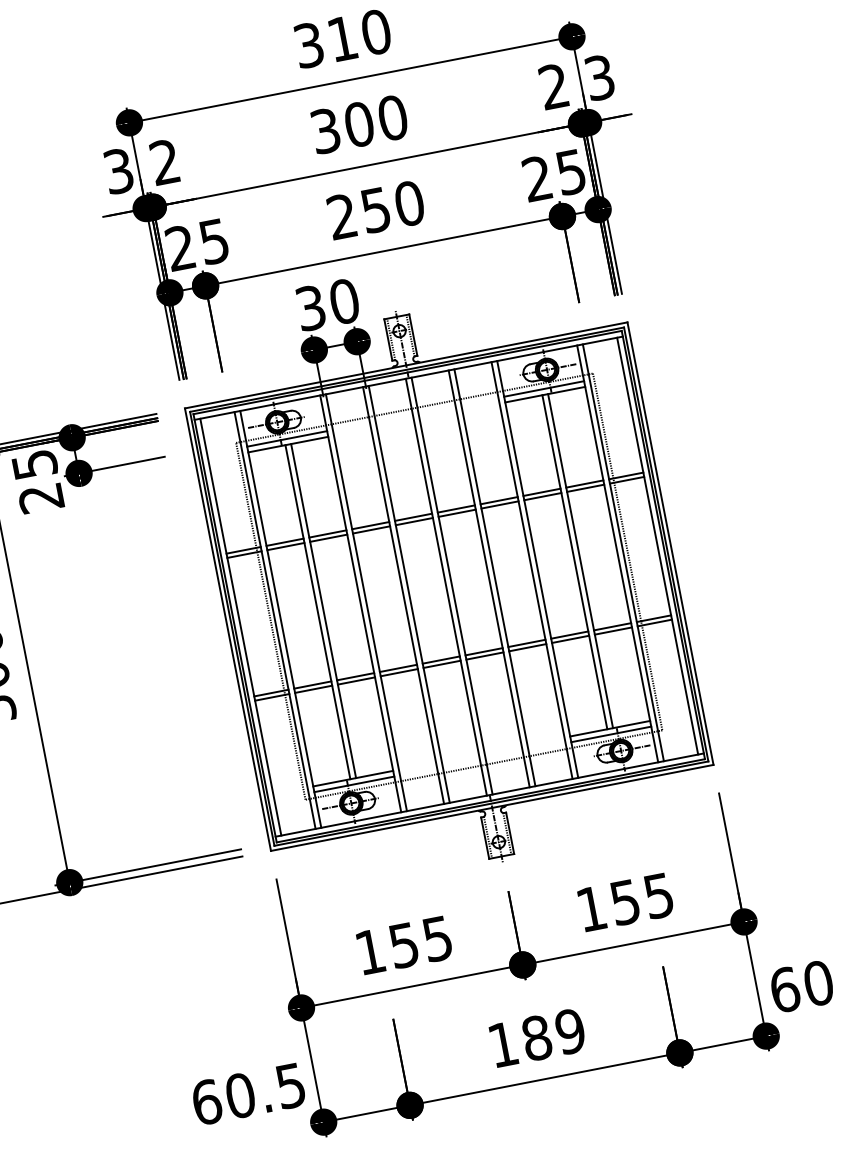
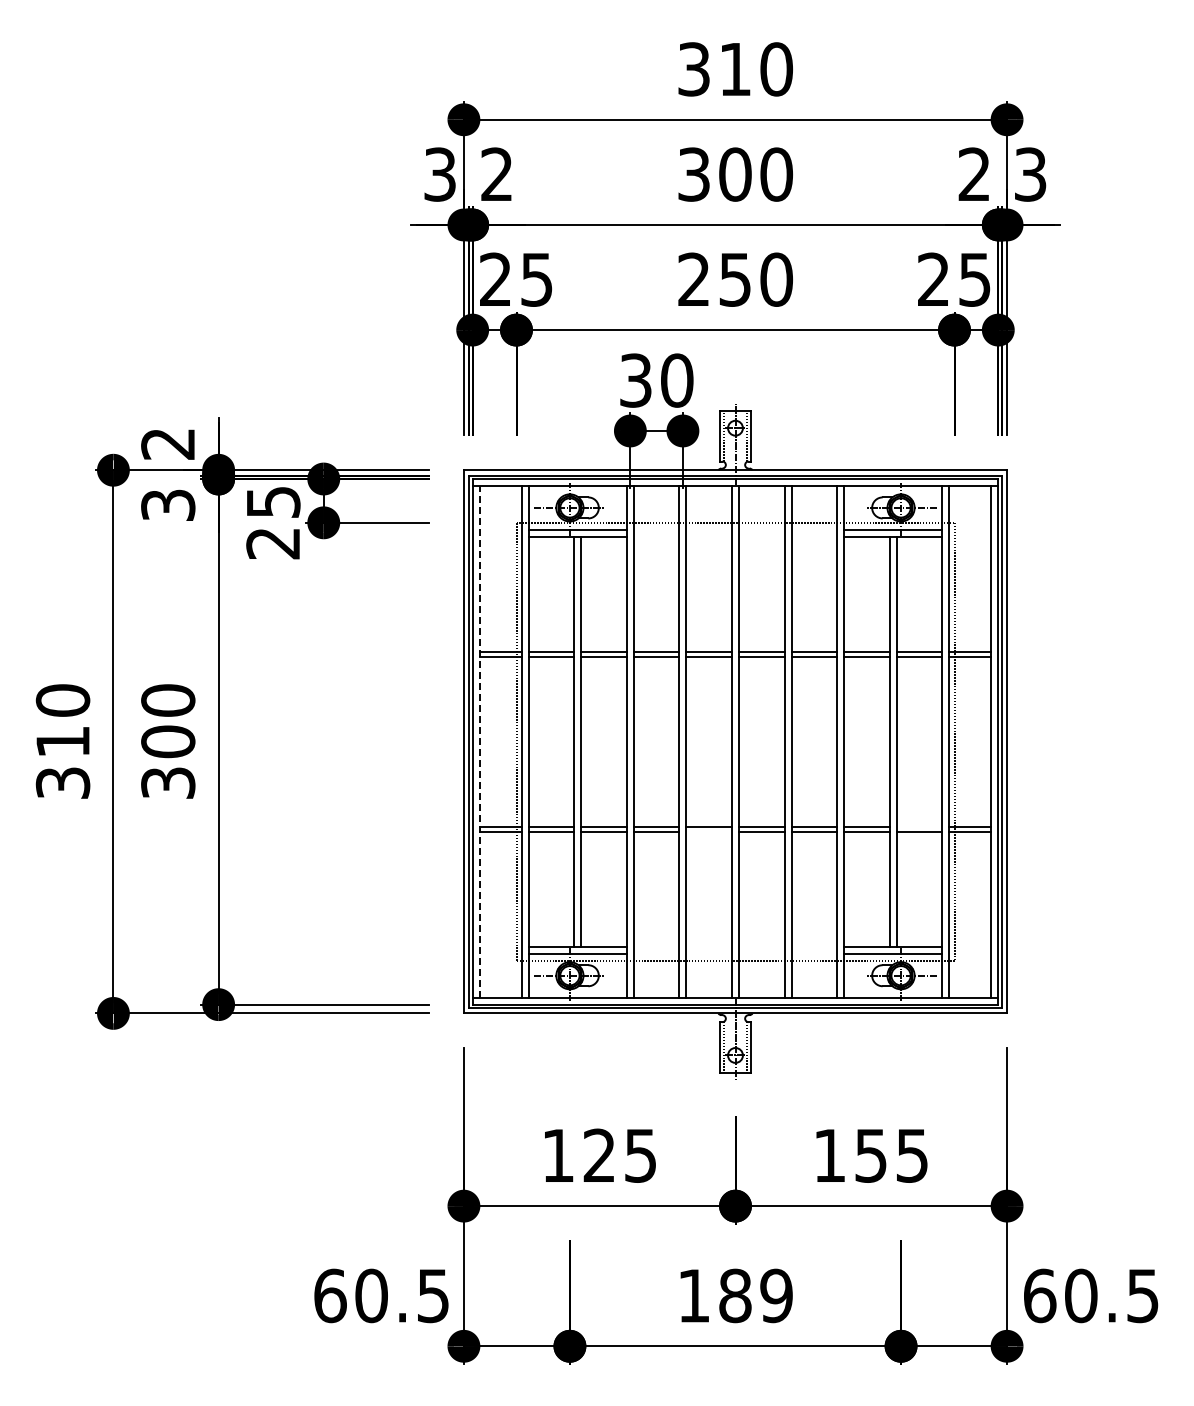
line: (240, 626) -> (479, 741), solid -> dashed
line: (612, 626) -> (919, 826), removed
line: (441, 664) -> (708, 832), removed
text: (403, 945) -> (598, 1155), 155 -> 125

